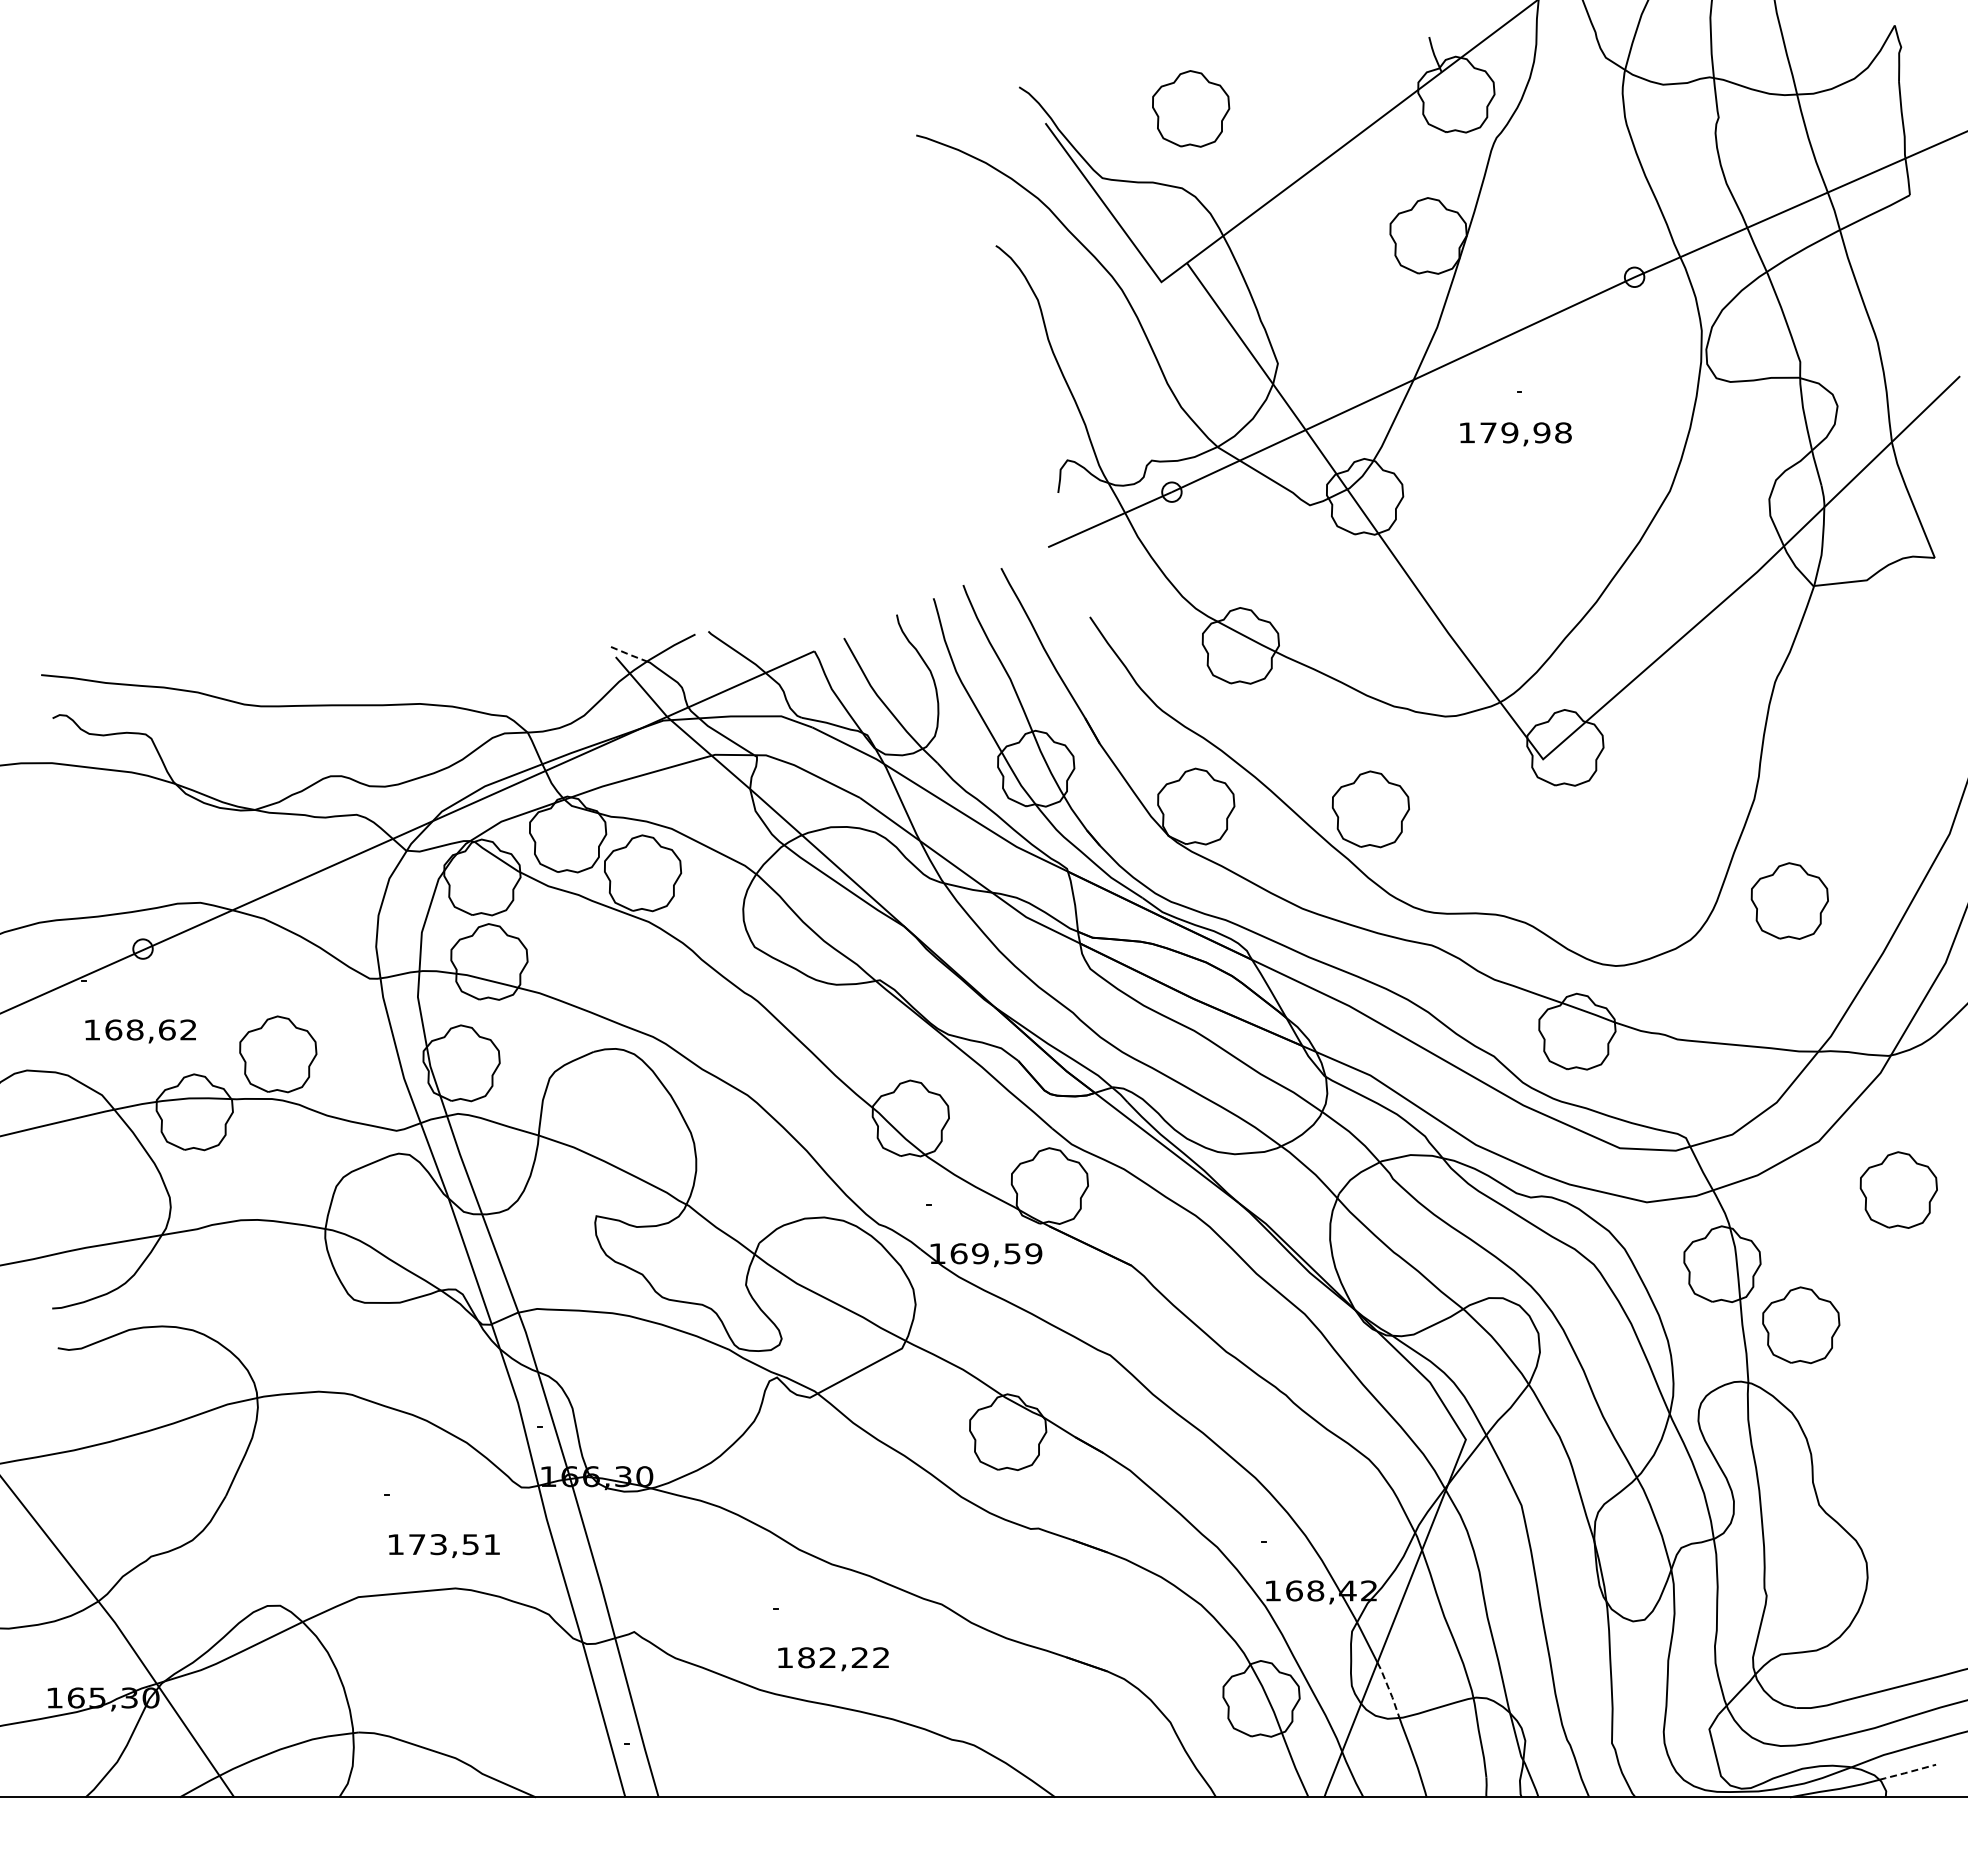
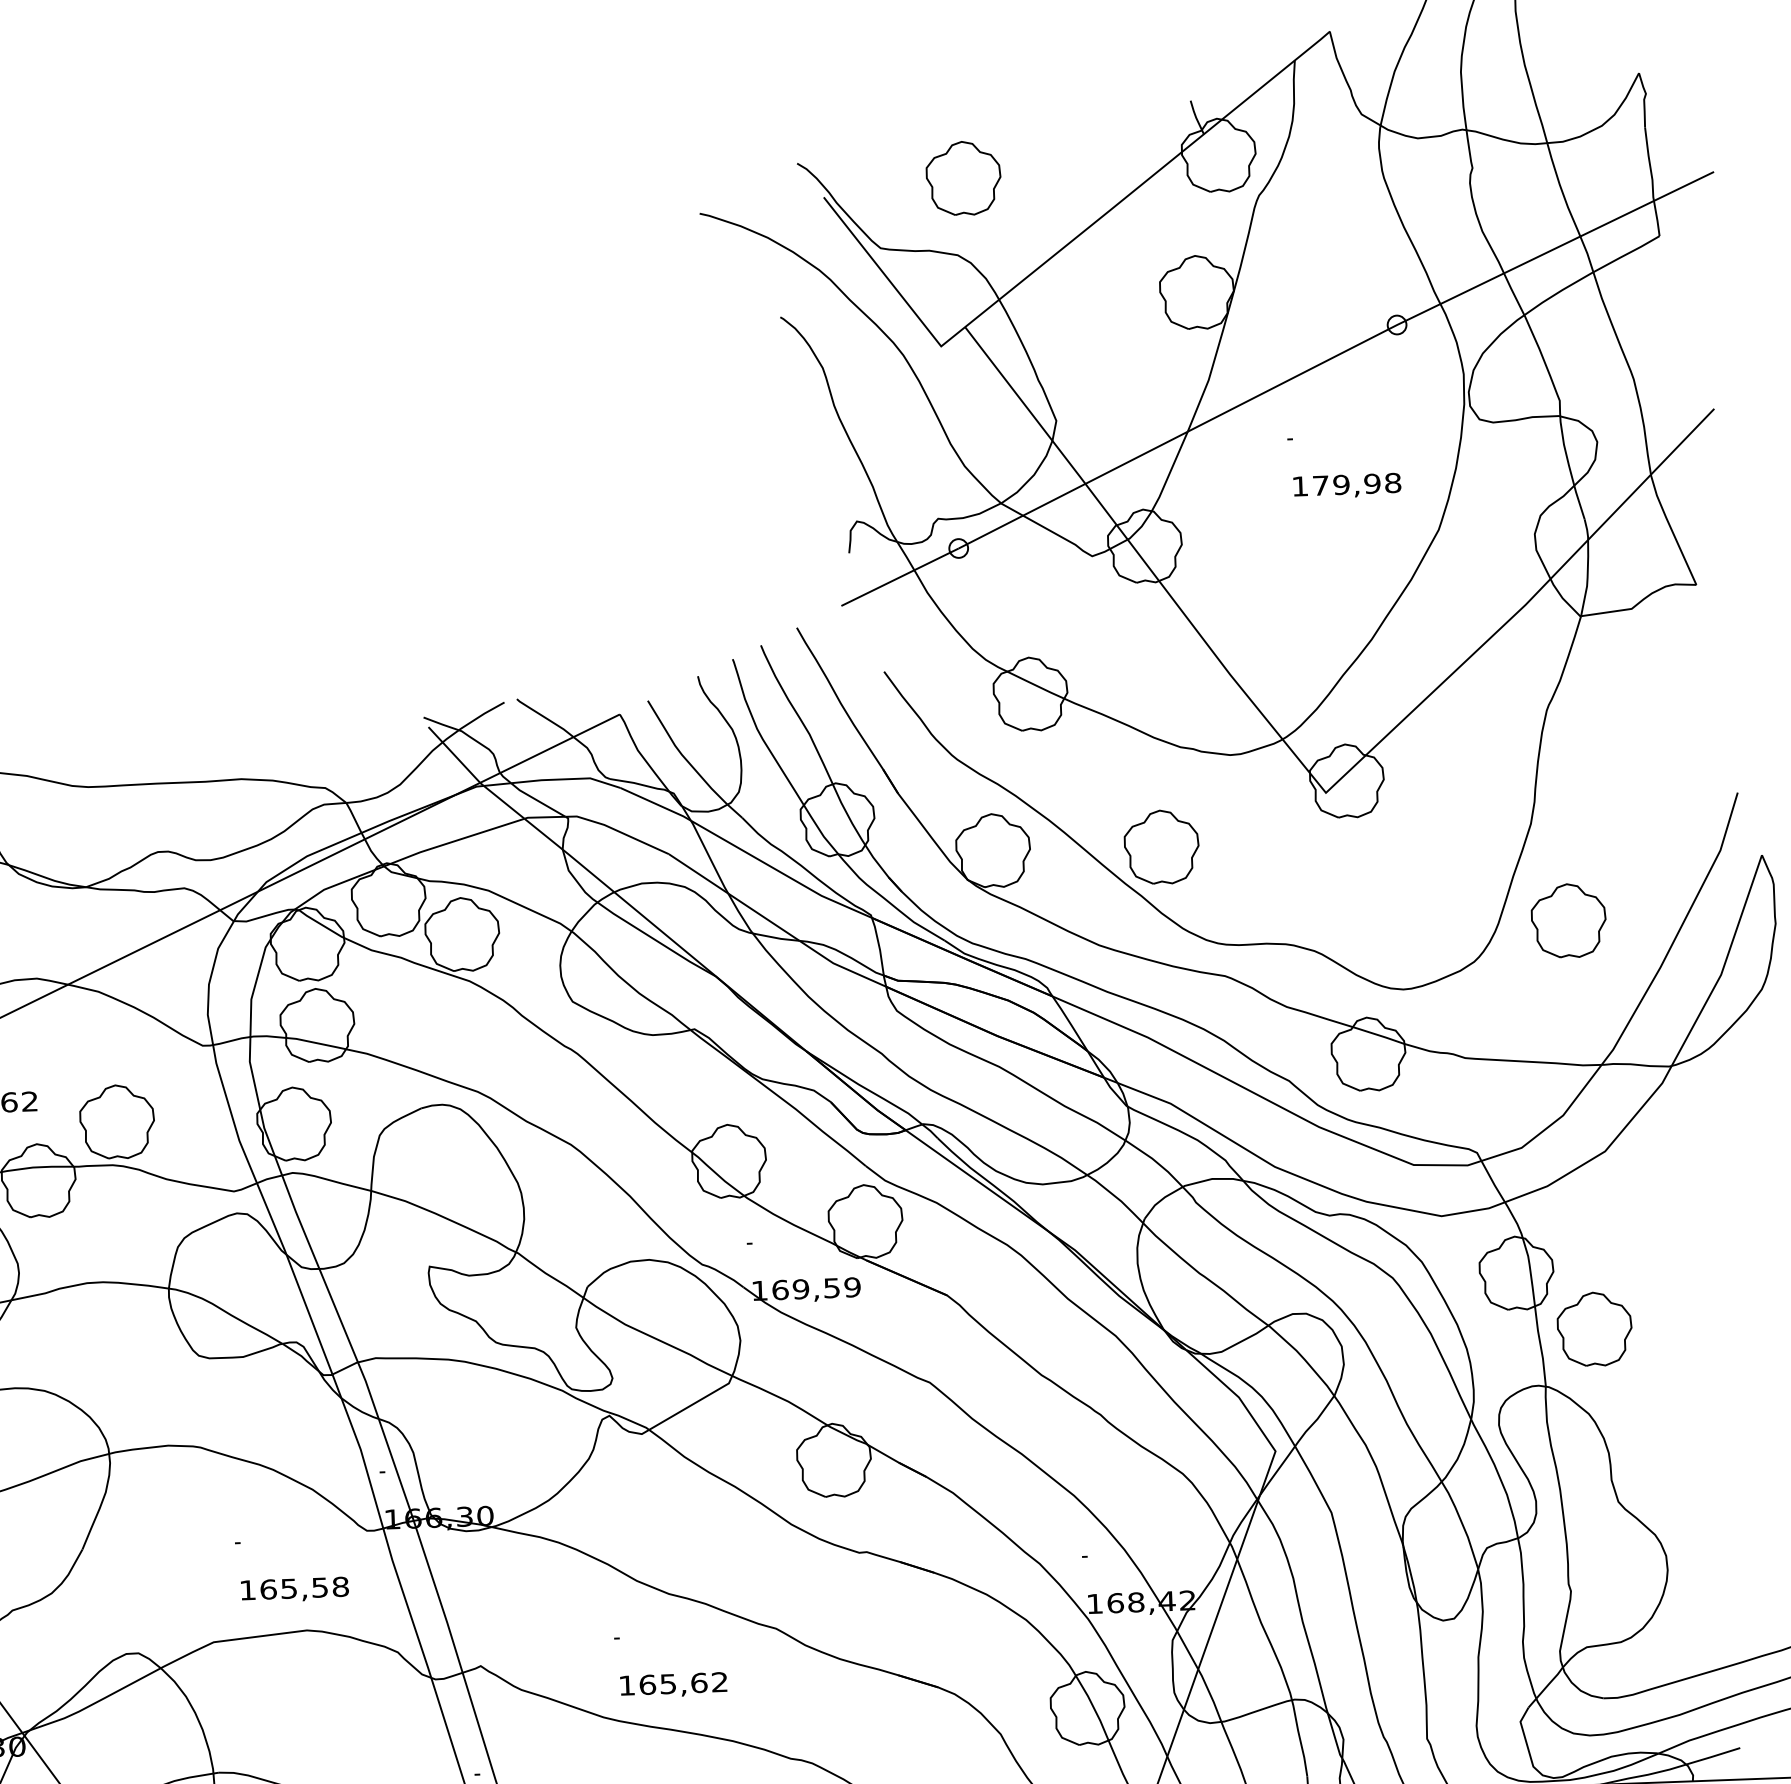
text: (1515, 434) -> (1346, 486), moved
line: (629, 654) -> (441, 724), dashed -> solid
part: (1898, 1189) -> (1683, 1194), removed
text: (454, 1544) -> (304, 1588), 173,51 -> 165,58
text: (833, 1657) -> (673, 1683), 182,22 -> 165,62
line: (1389, 1690) -> (1210, 1695), dashed -> solid
line: (1906, 1772) -> (1712, 1756), dashed -> solid

